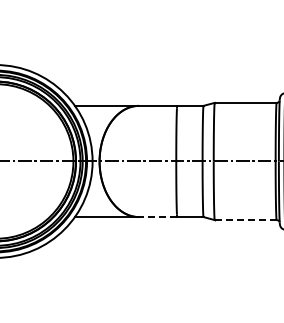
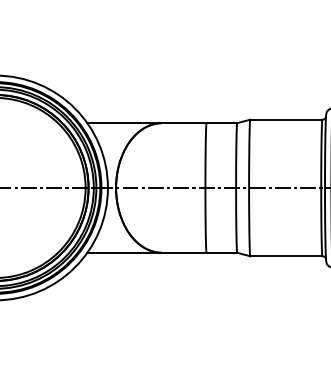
line: (157, 217) -> (183, 253), dashed -> solid
line: (245, 220) -> (286, 256), dashed -> solid

